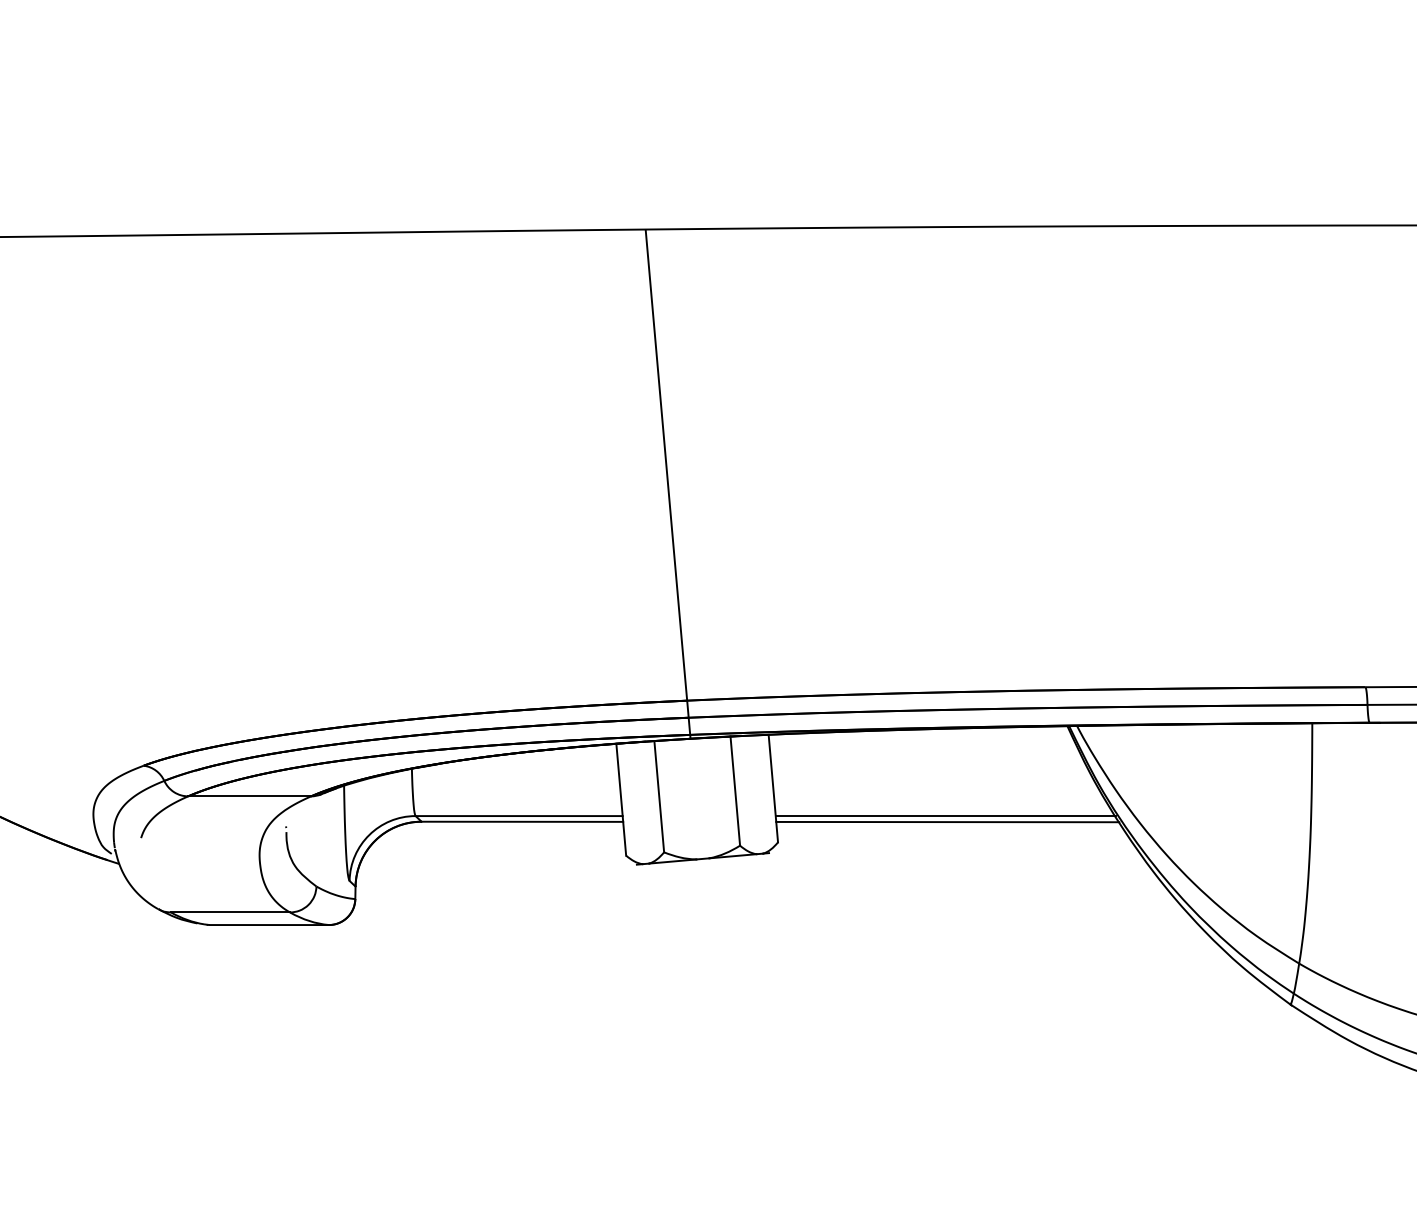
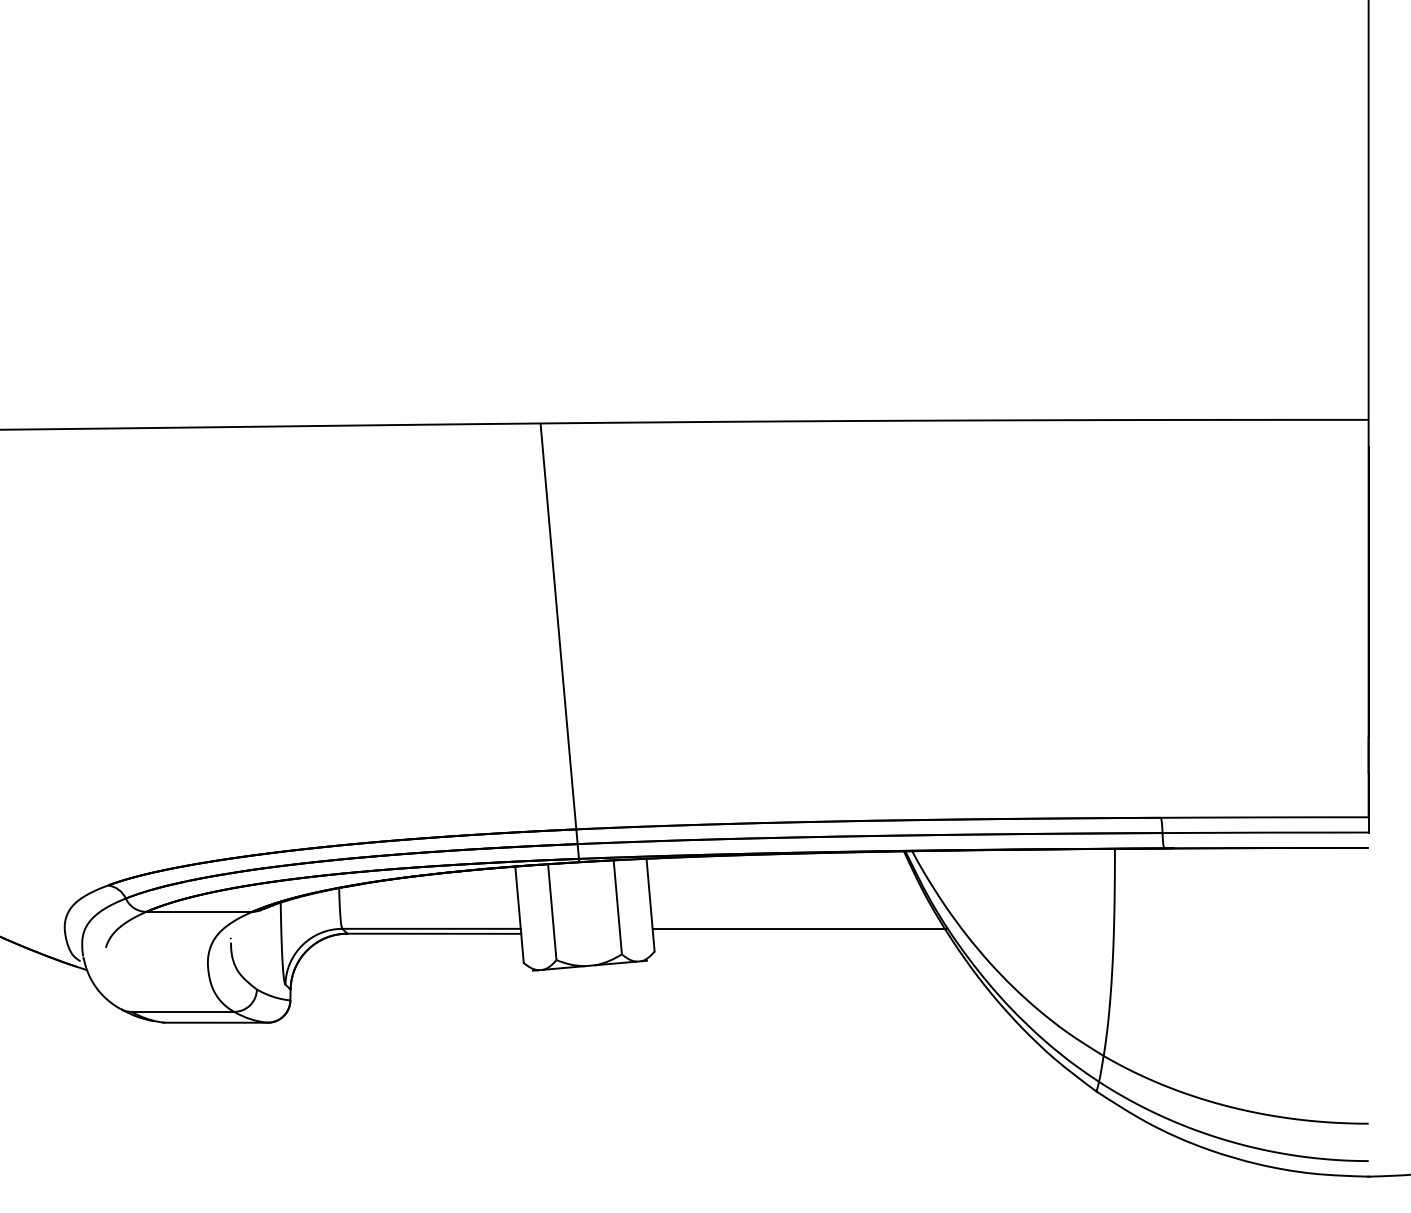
line: (947, 821) -> (800, 933), removed

